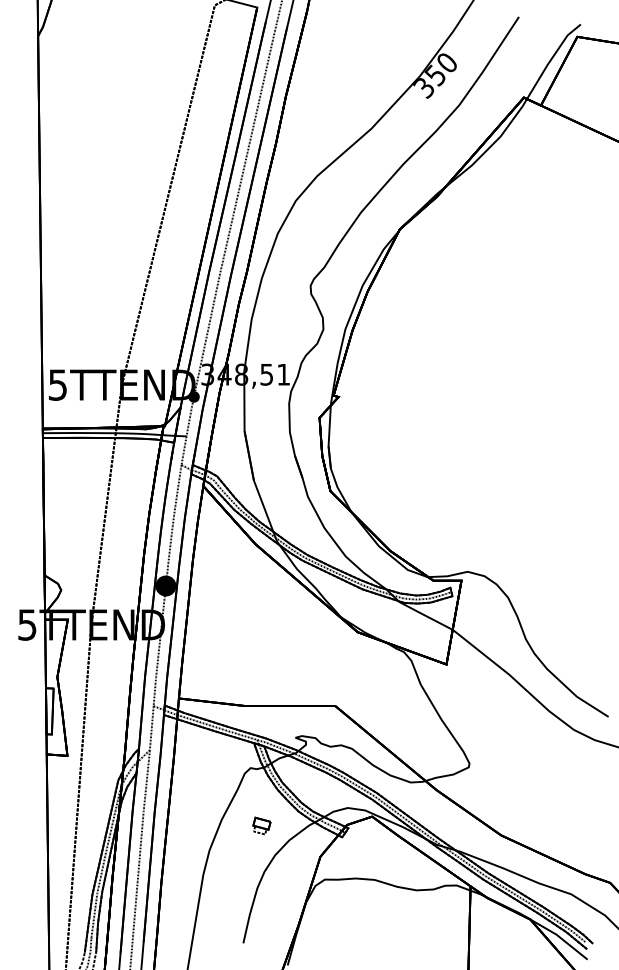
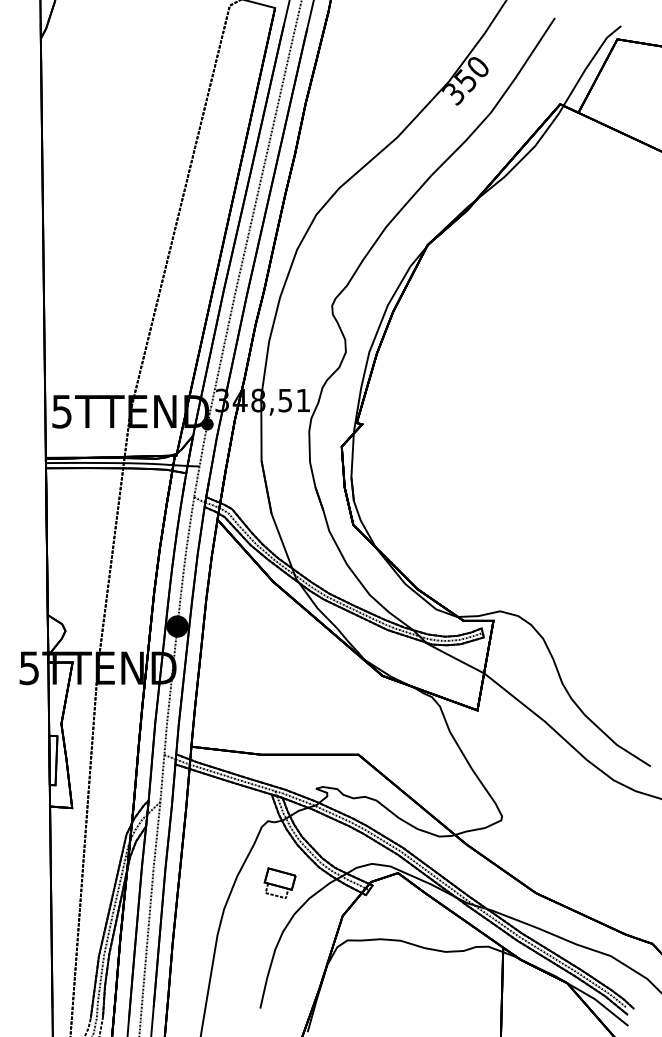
part: (261, 825) -> (279, 882), size x1.67

